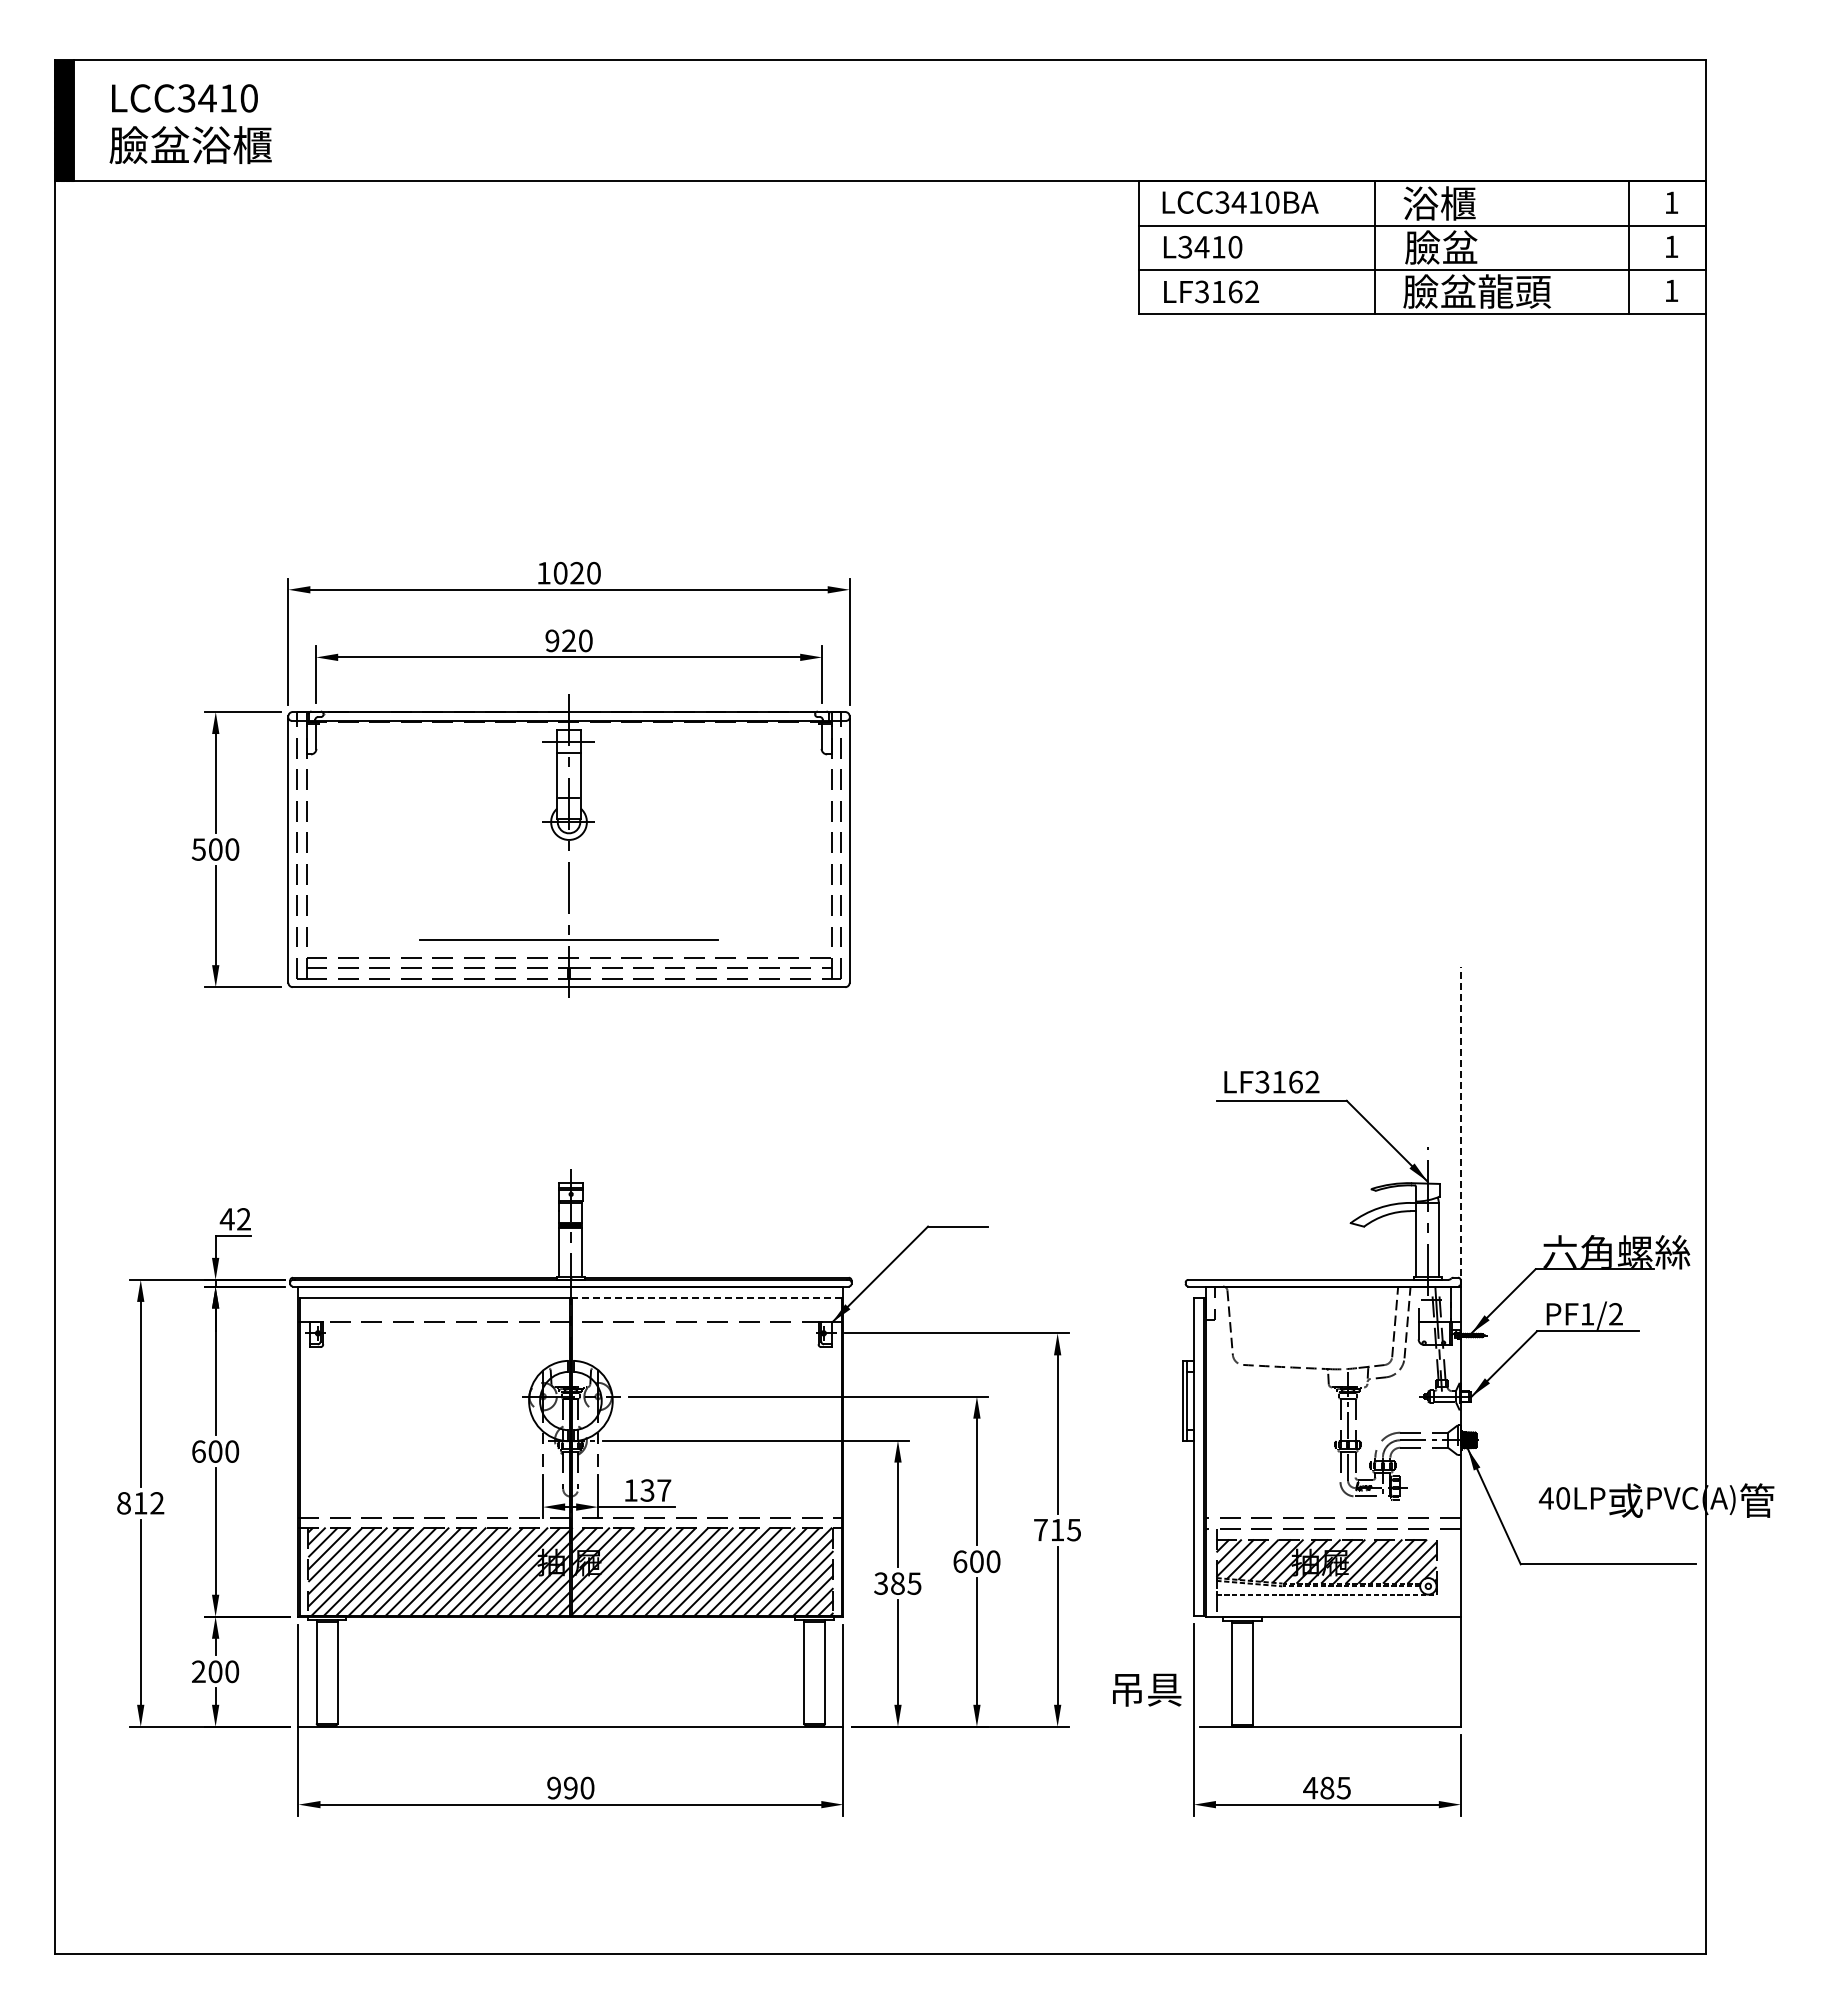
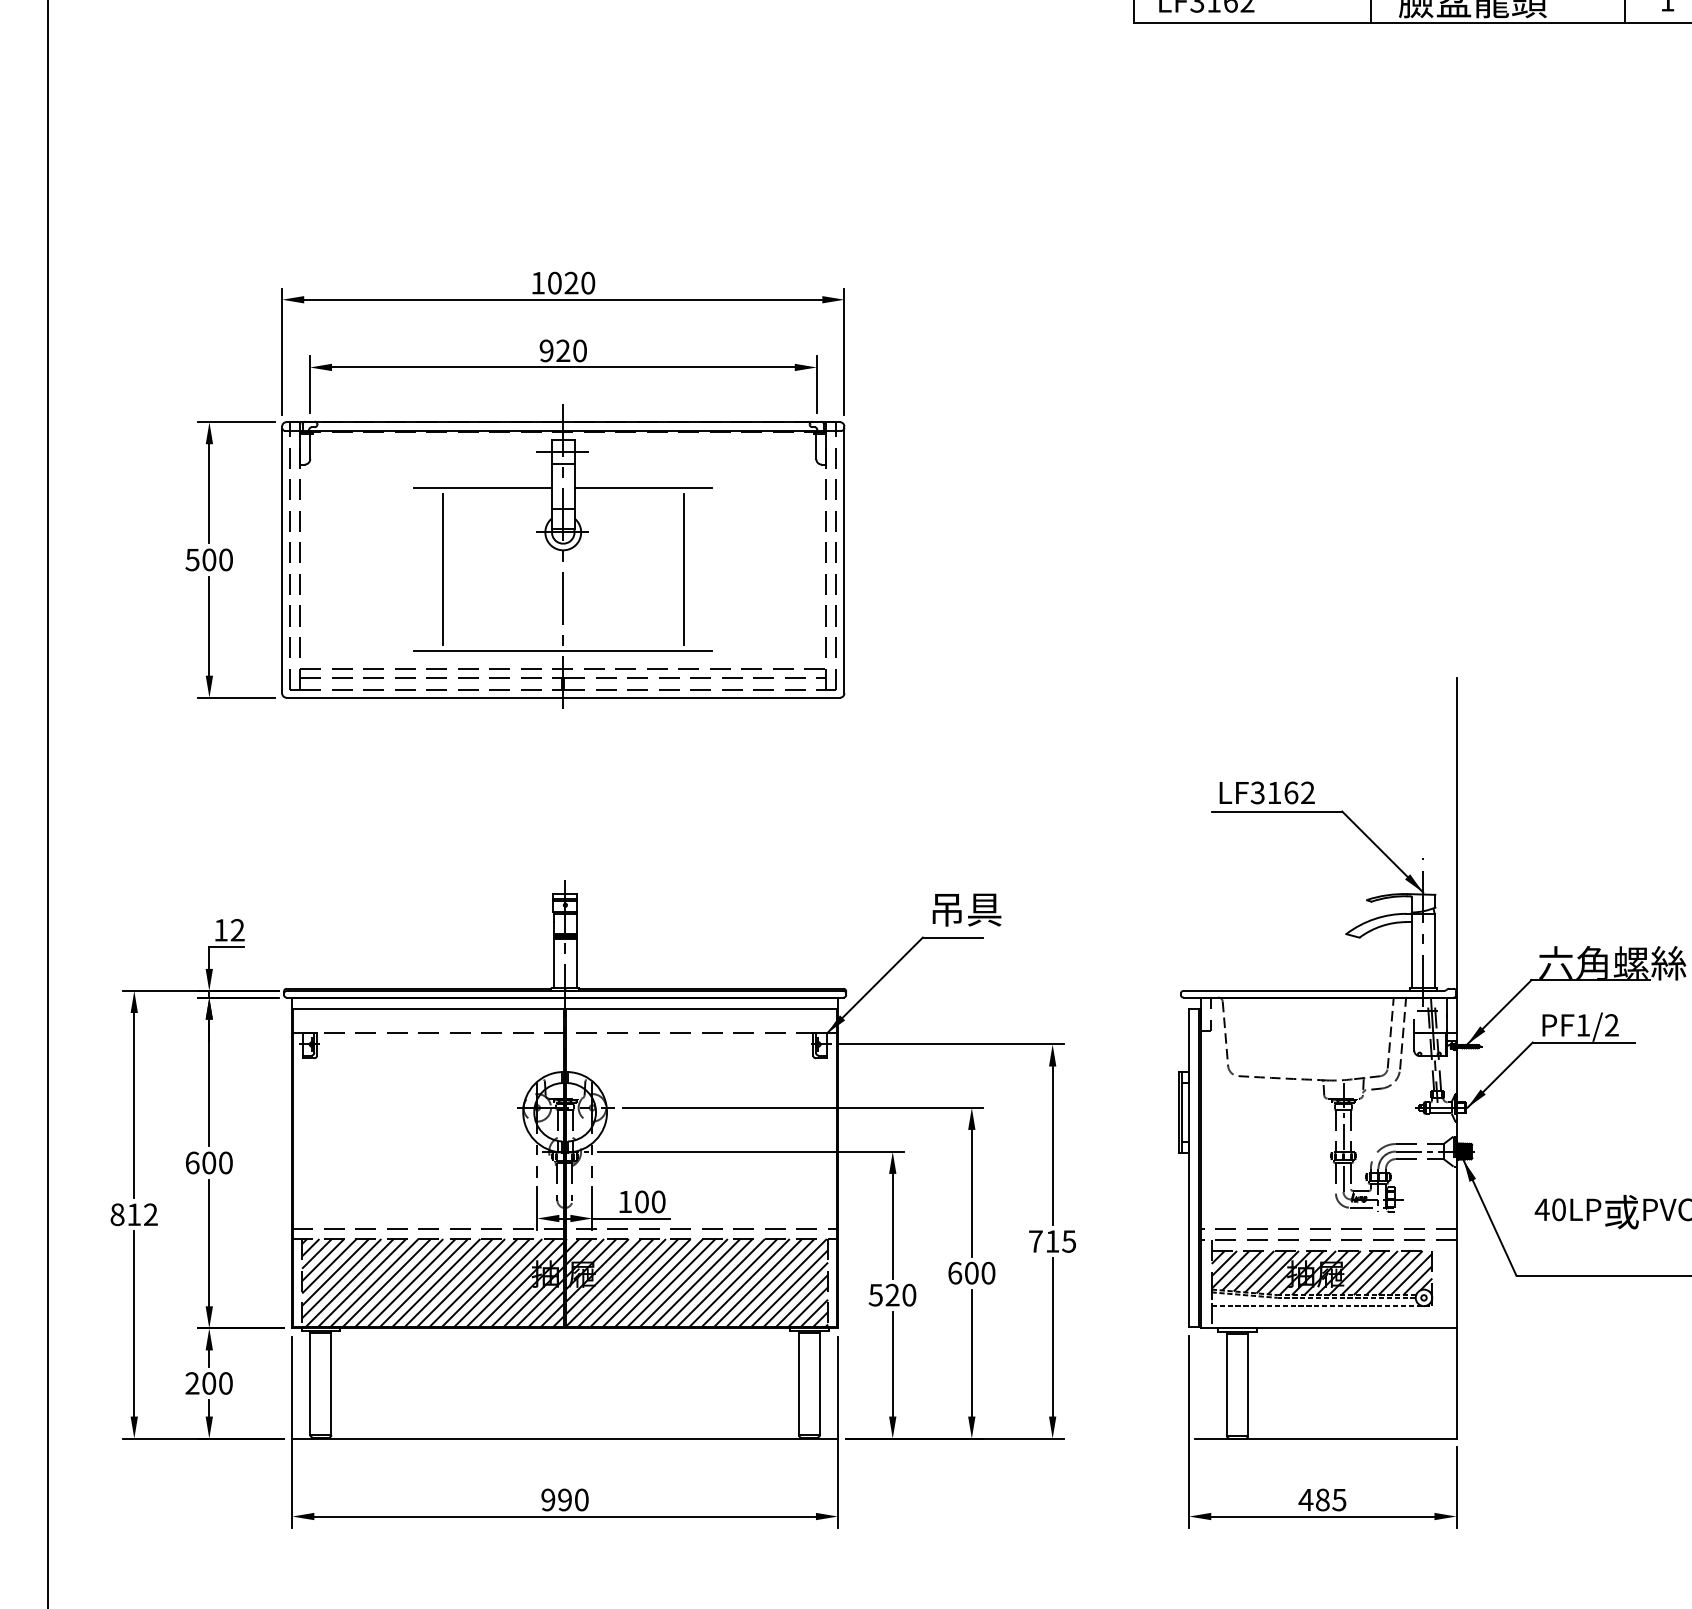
line: (488, 778) -> (482, 488), added
line: (648, 778) -> (642, 488), added
line: (448, 858) -> (442, 568), added
line: (689, 858) -> (683, 568), added
line: (1460, 1126) -> (1456, 837), dashed -> solid
text: (226, 1219) -> (220, 930), 42 -> 12
line: (706, 1297) -> (700, 1008), dashed -> solid
text: (655, 1490) -> (649, 1201), 137 -> 100
text: (898, 1583) -> (893, 1295), 385 -> 520
text: (1147, 1689) -> (967, 909), moved

